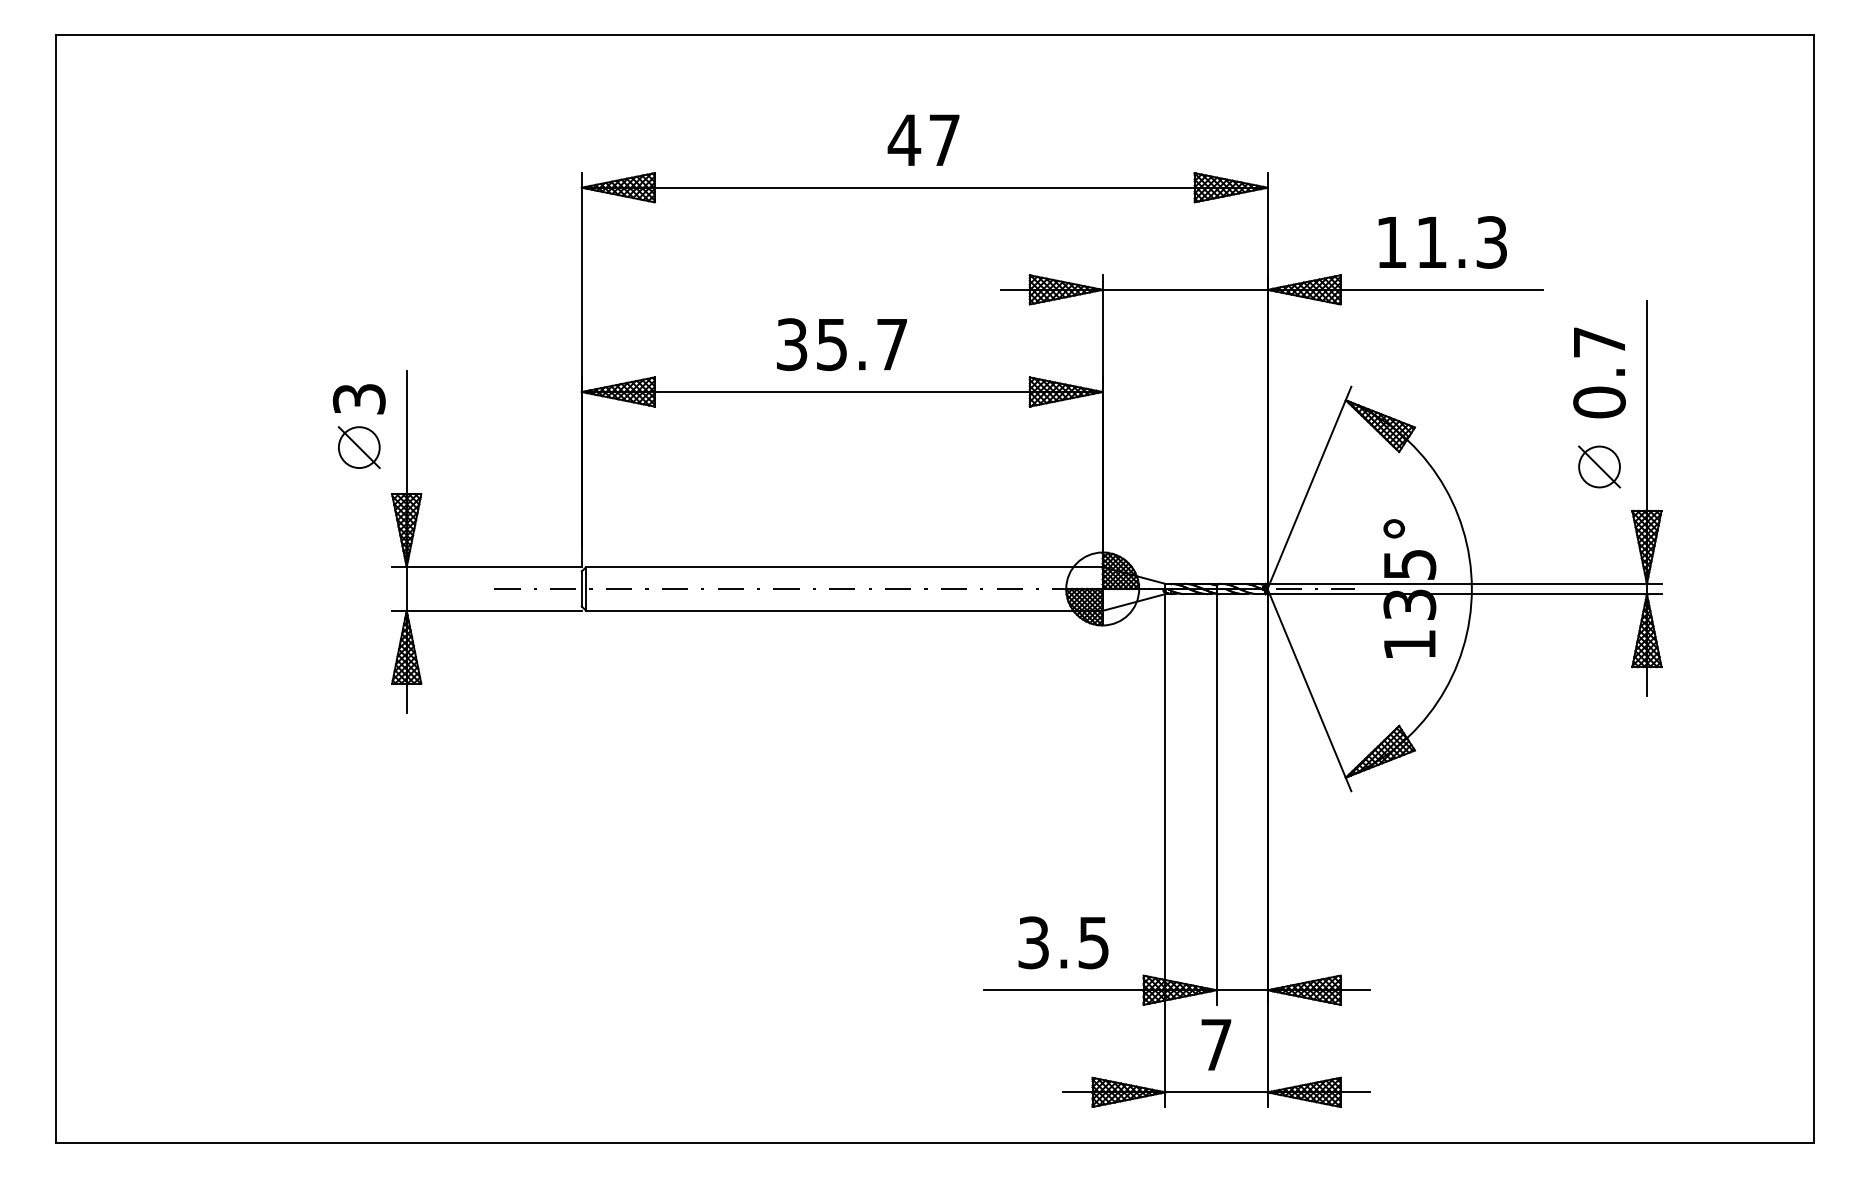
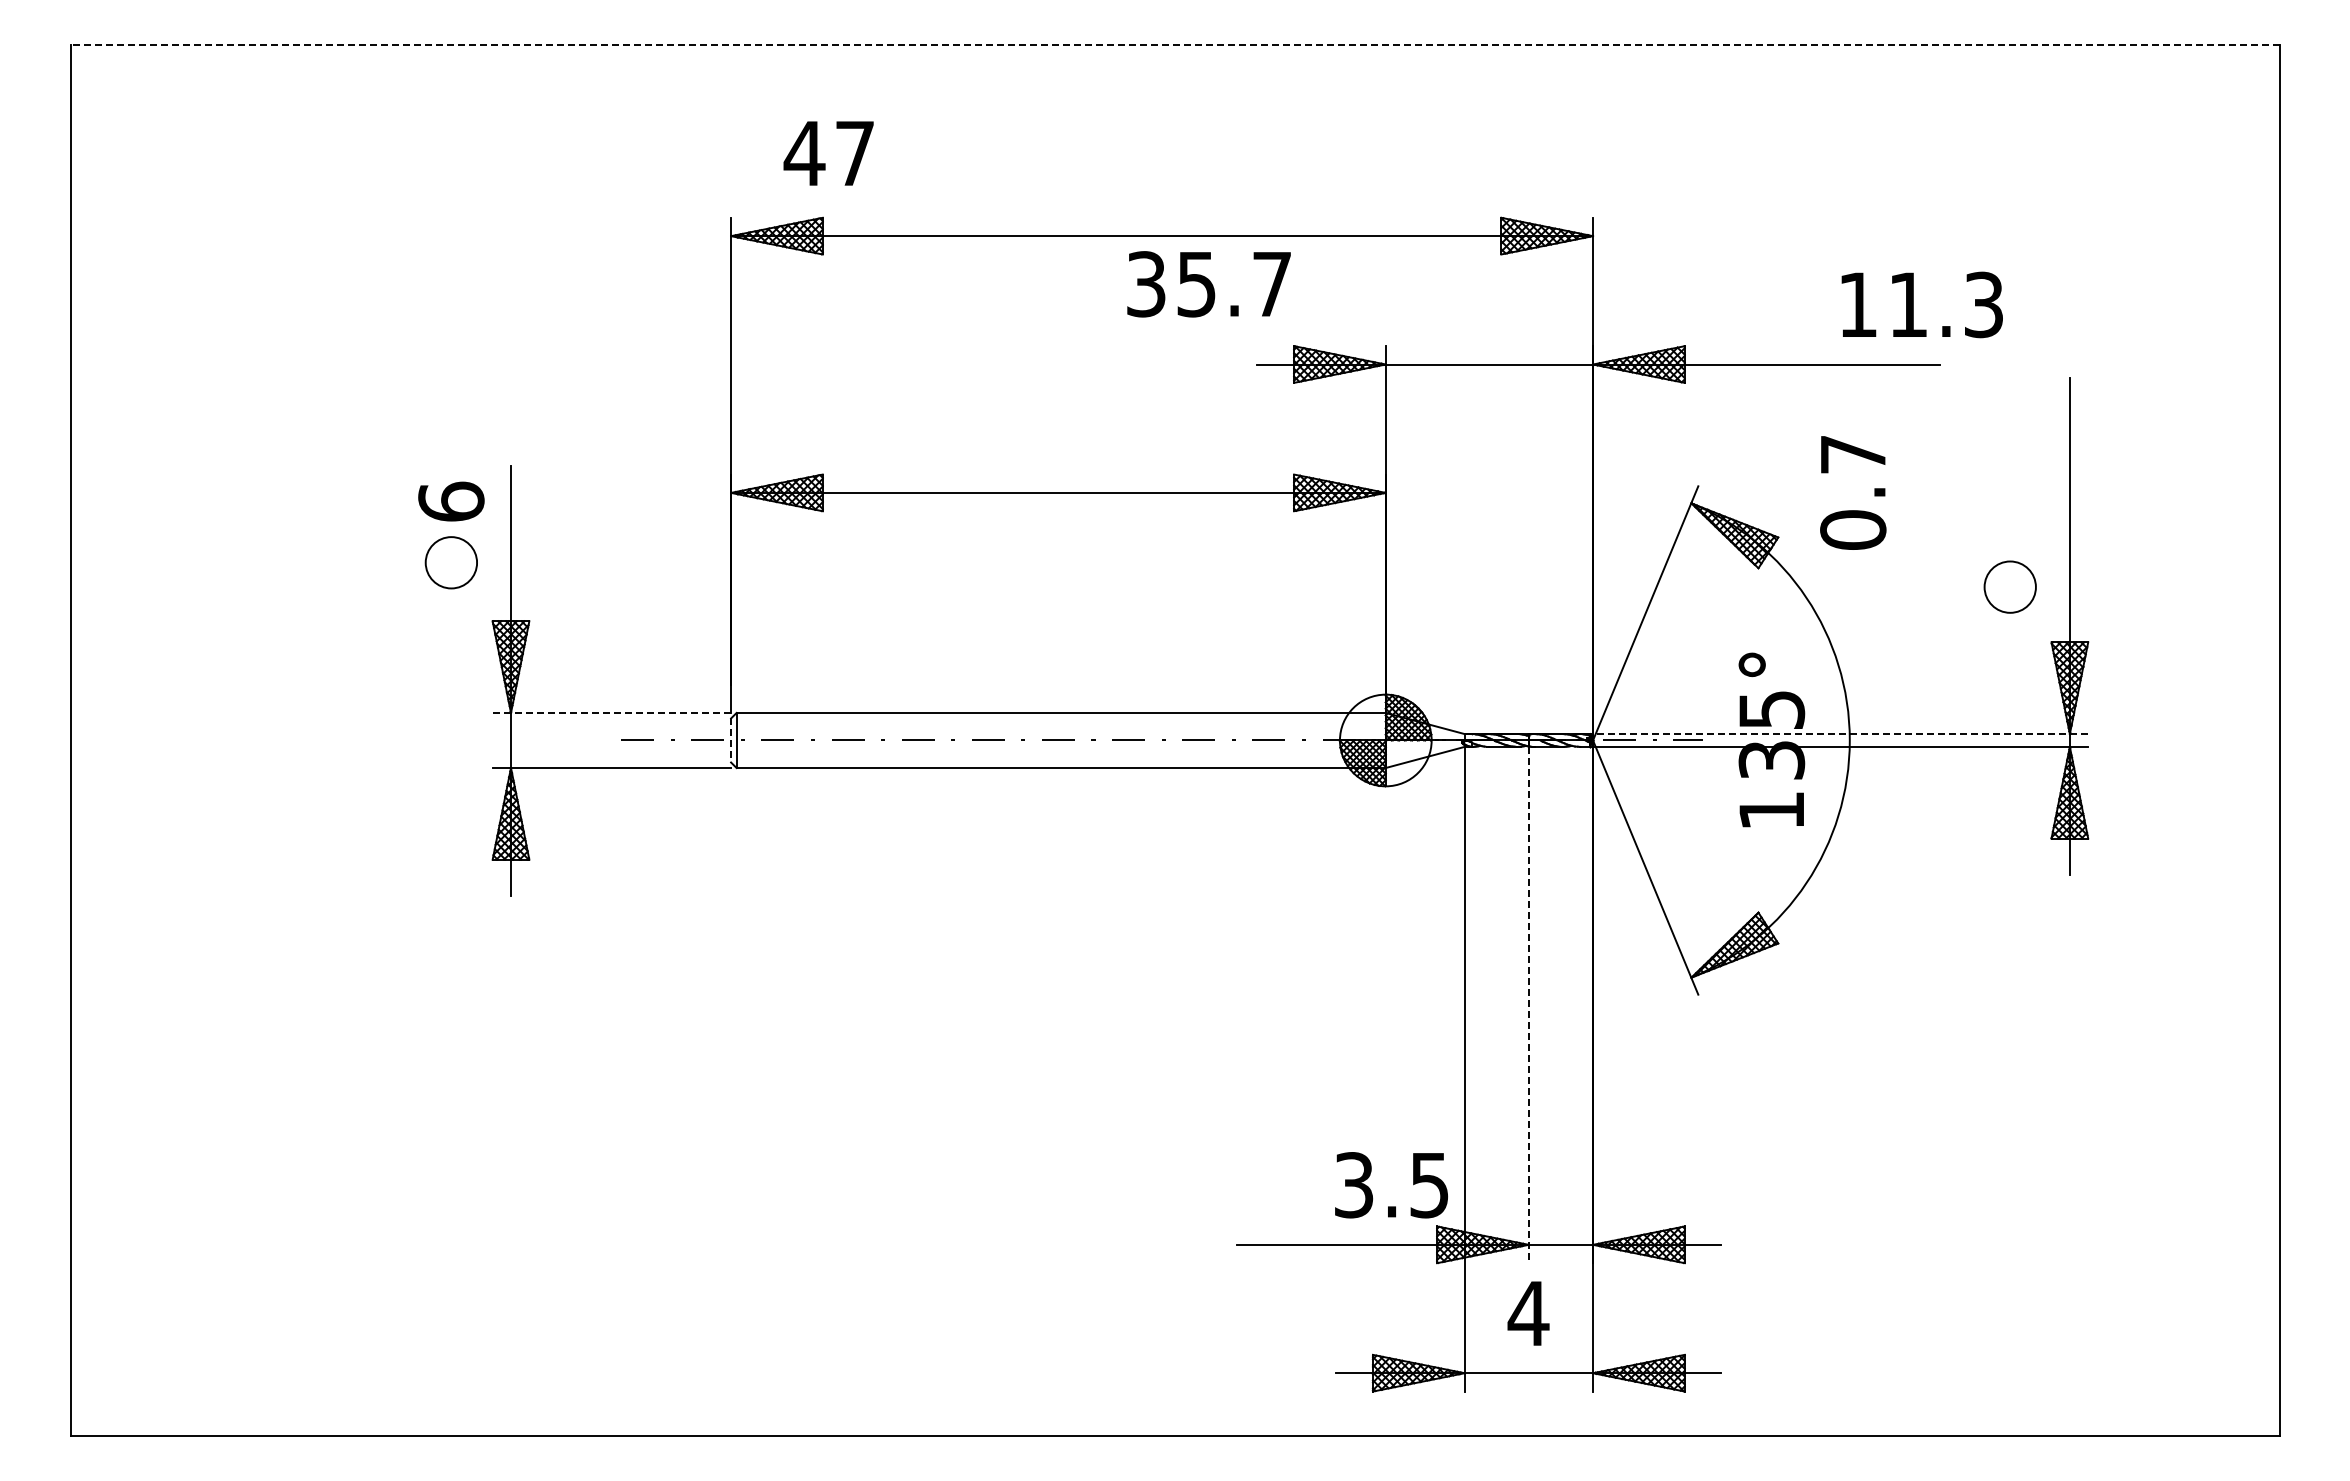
line: (935, 35) -> (1175, 44), solid -> dashed
text: (923, 140) -> (828, 153), moved
text: (1442, 242) -> (1921, 304), moved
text: (841, 344) -> (1208, 284), moved
text: (1599, 372) -> (1853, 492), moved
text: (359, 398) -> (451, 501), 3 -> 6
line: (359, 447) -> (451, 562), removed
line: (1598, 466) -> (2009, 586), removed
line: (487, 566) -> (612, 712), solid -> dashed
line: (1463, 584) -> (1839, 734), solid -> dashed
line: (582, 589) -> (731, 740), solid -> dashed
line: (1216, 799) -> (1528, 1005), solid -> dashed
text: (1063, 943) -> (1391, 1185), moved
text: (1216, 1044) -> (1528, 1313), 7 -> 4

